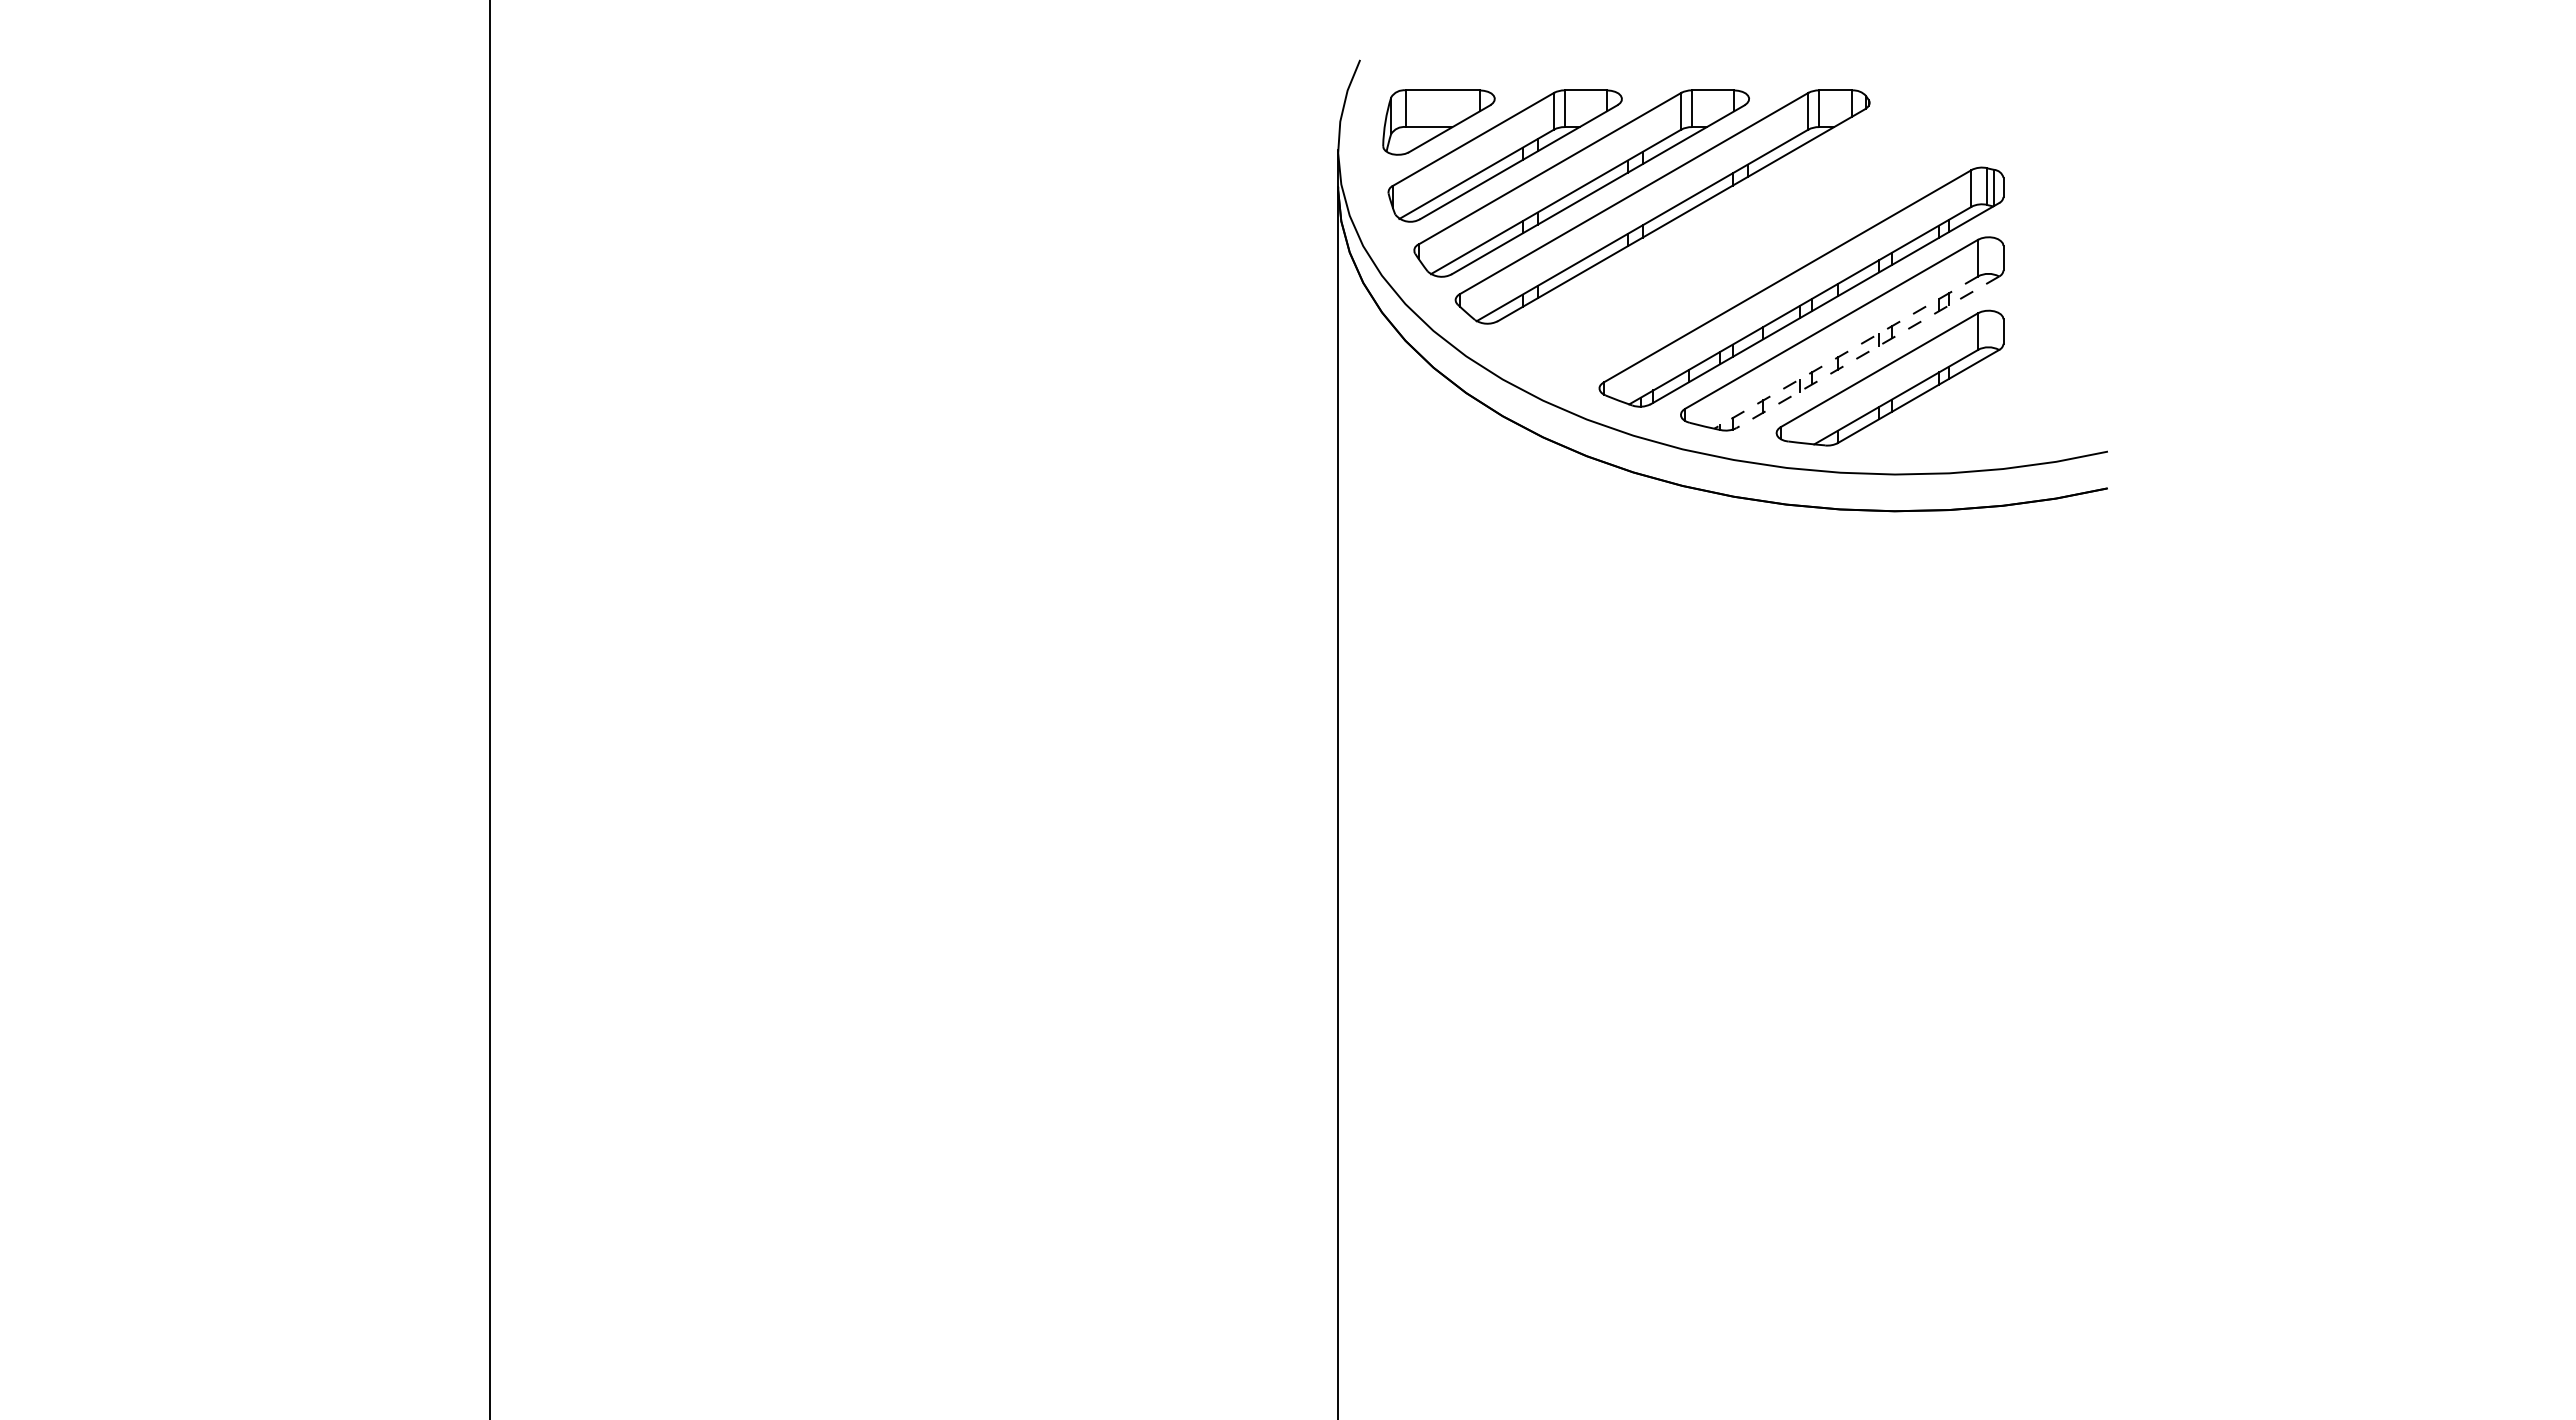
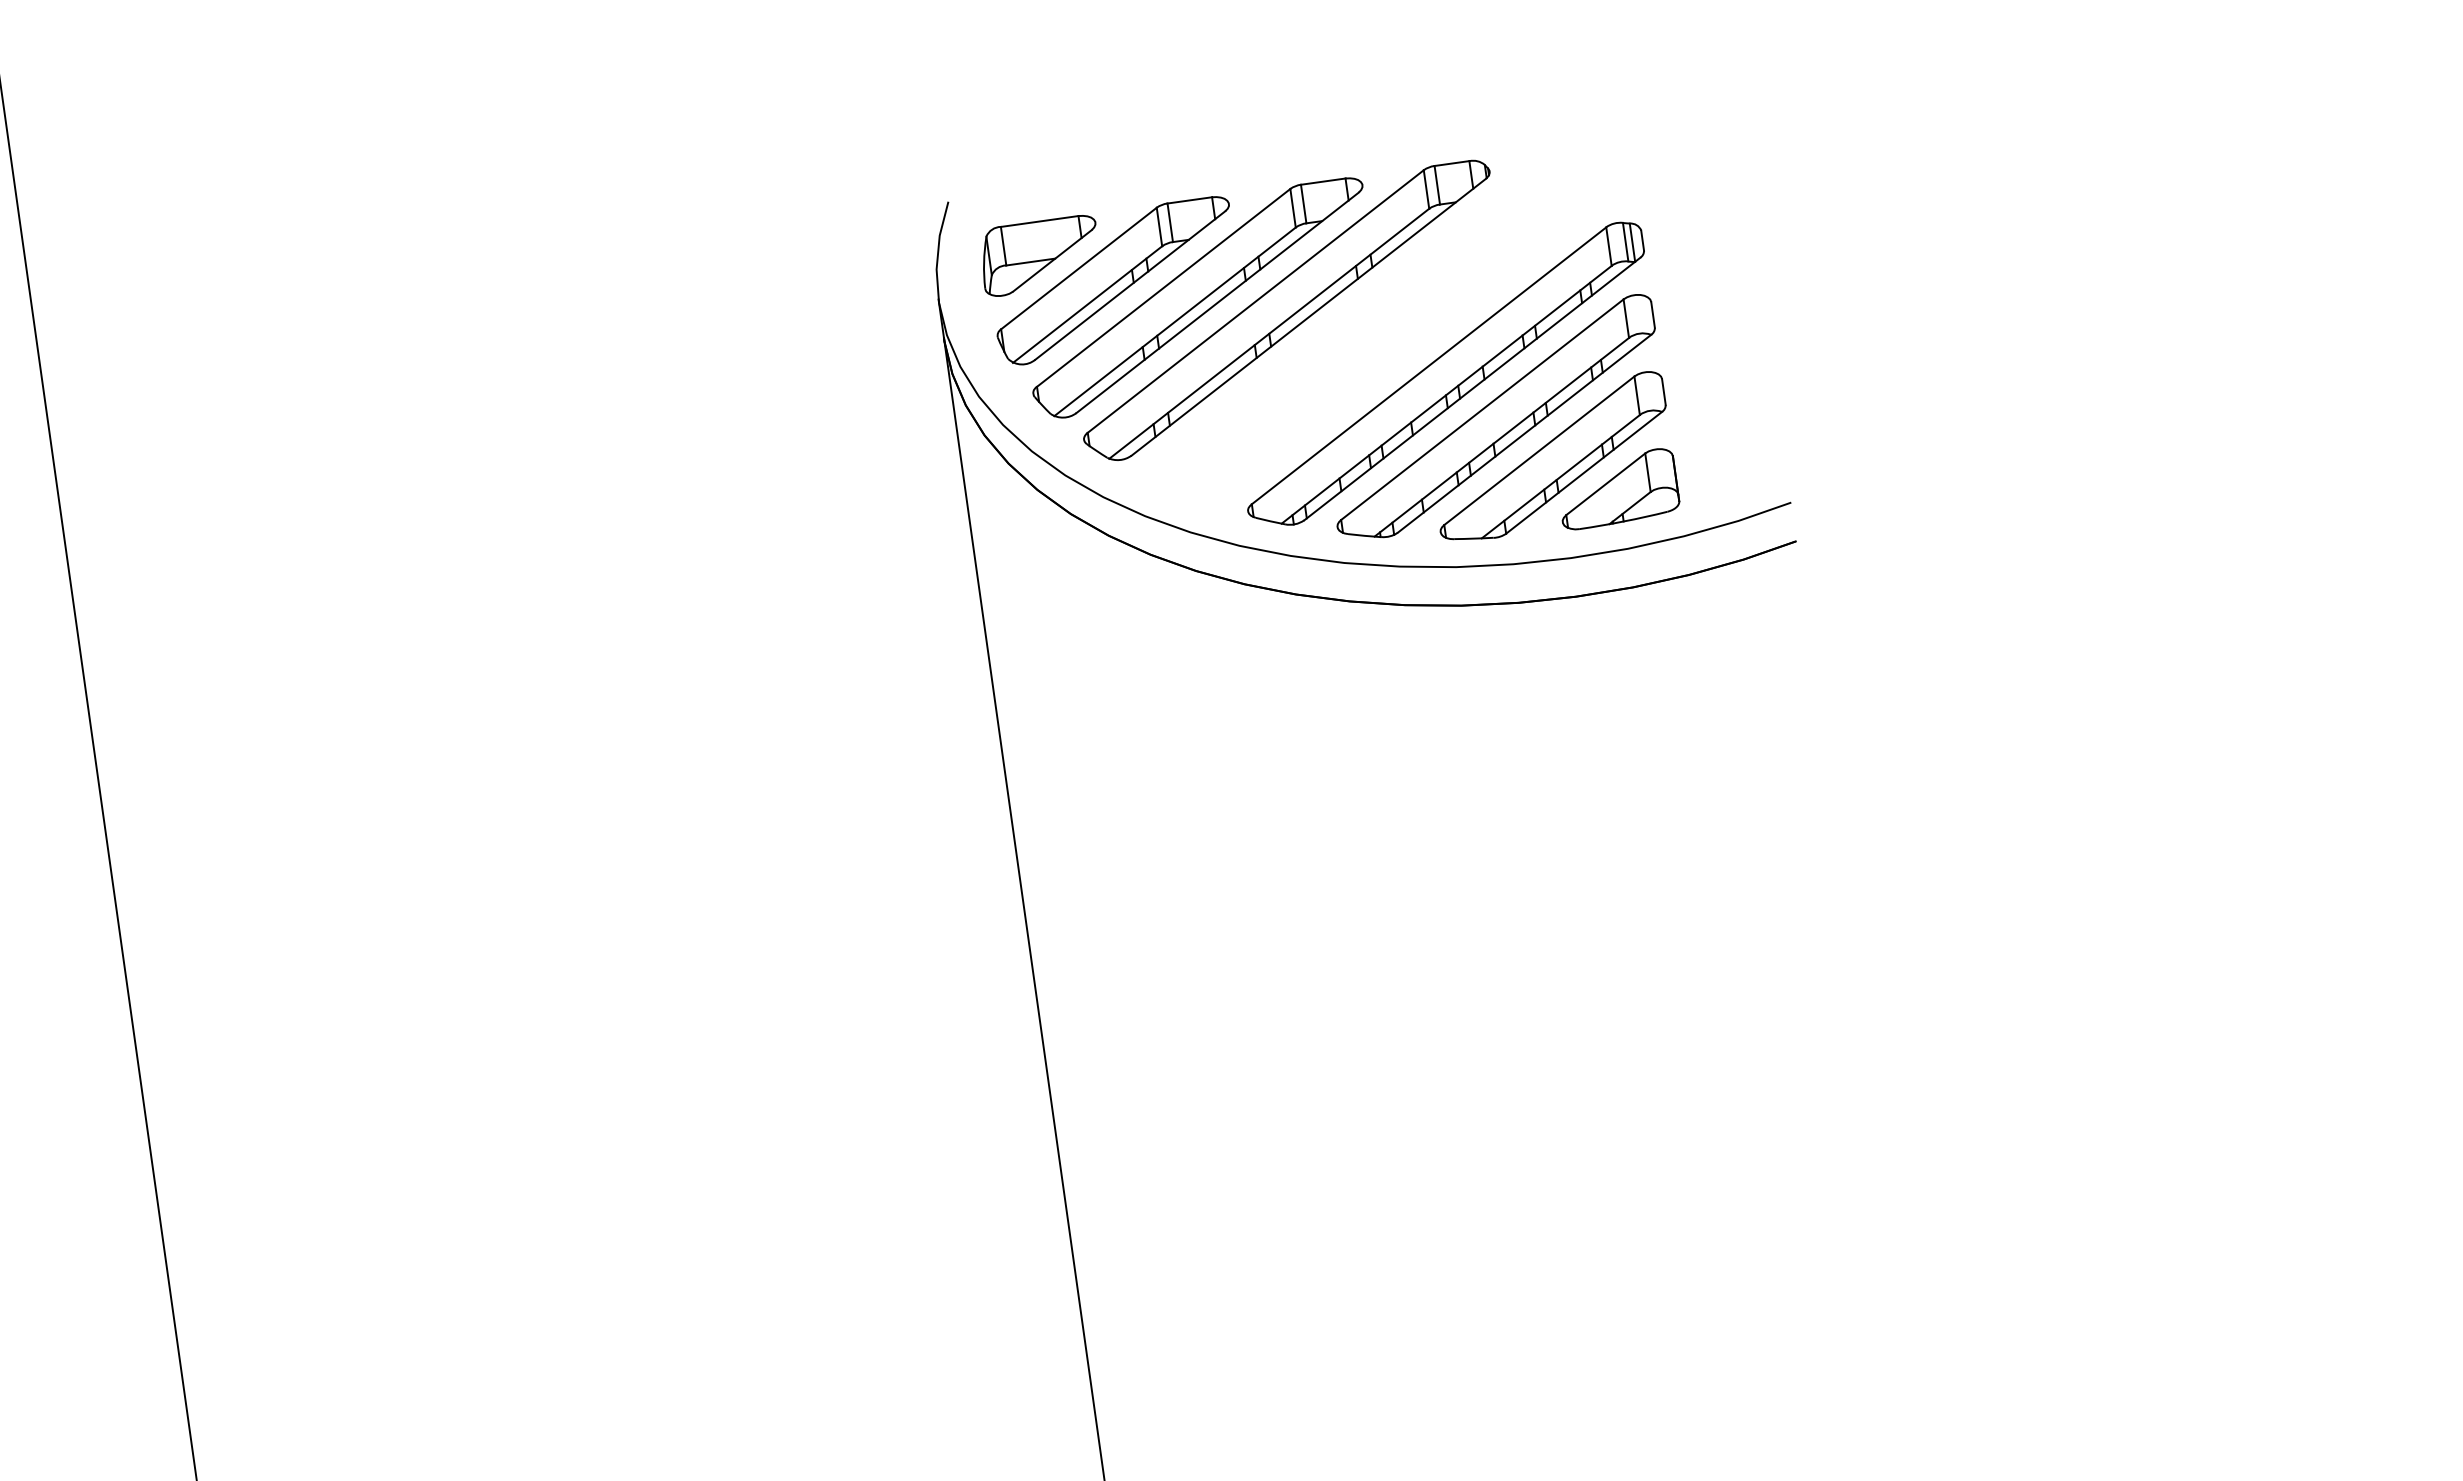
line: (1845, 352) -> (1501, 437), dashed -> solid
line: (1867, 352) -> (1524, 434), dashed -> solid
part: (1947, 416) -> (1617, 489), added

